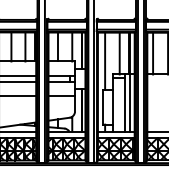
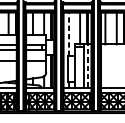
line: (105, 61) -> (69, 34), solid -> dashed
line: (129, 103) -> (87, 66), solid -> dashed

